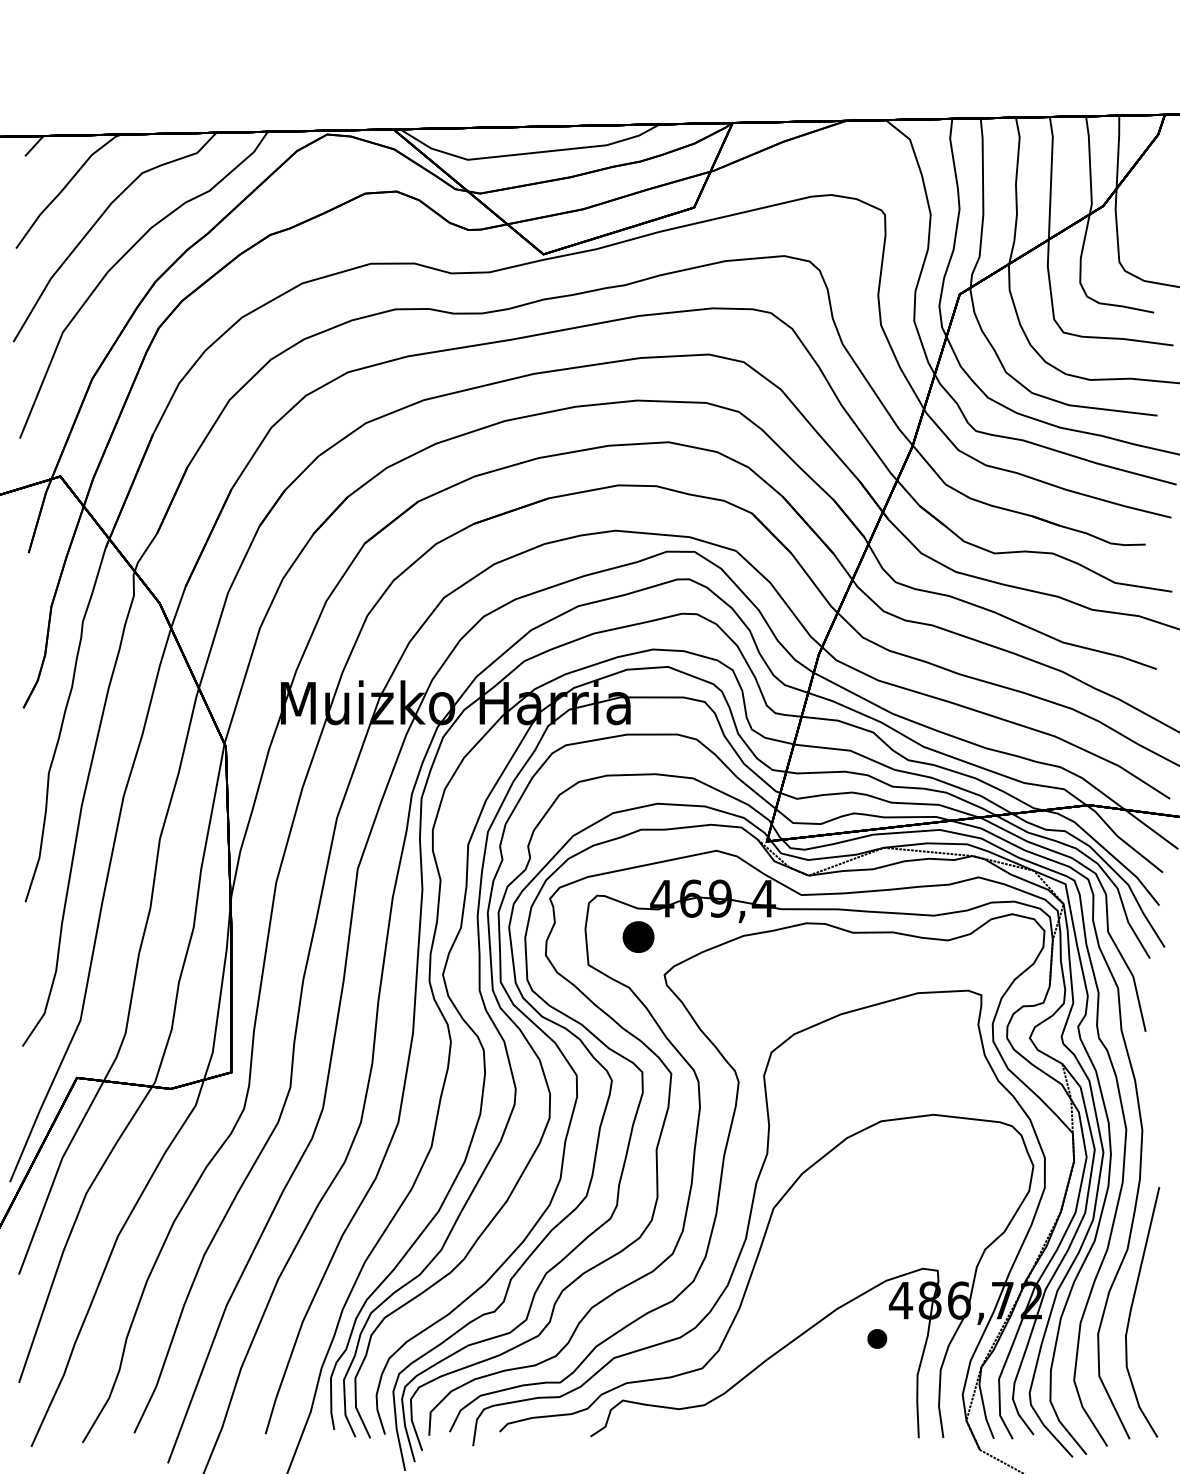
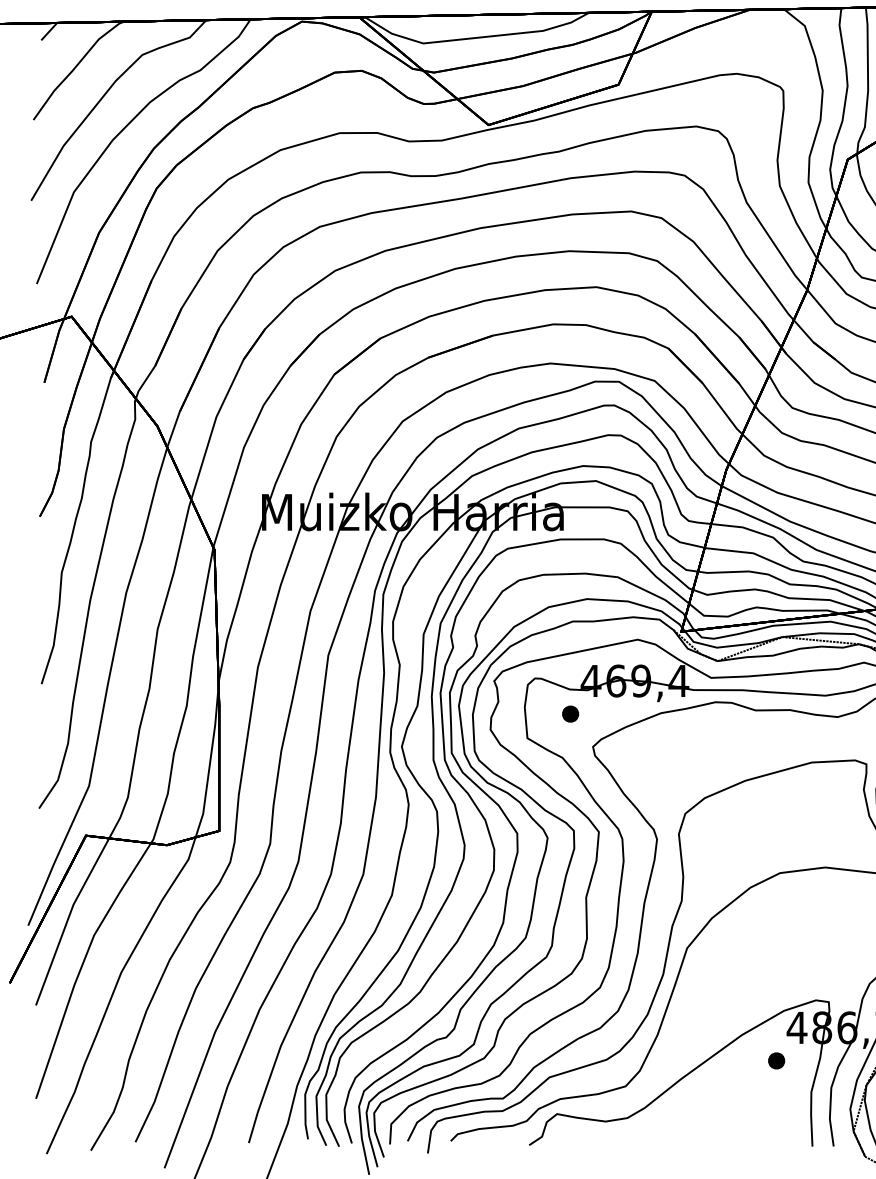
part: (638, 936) -> (570, 713), size x0.62

